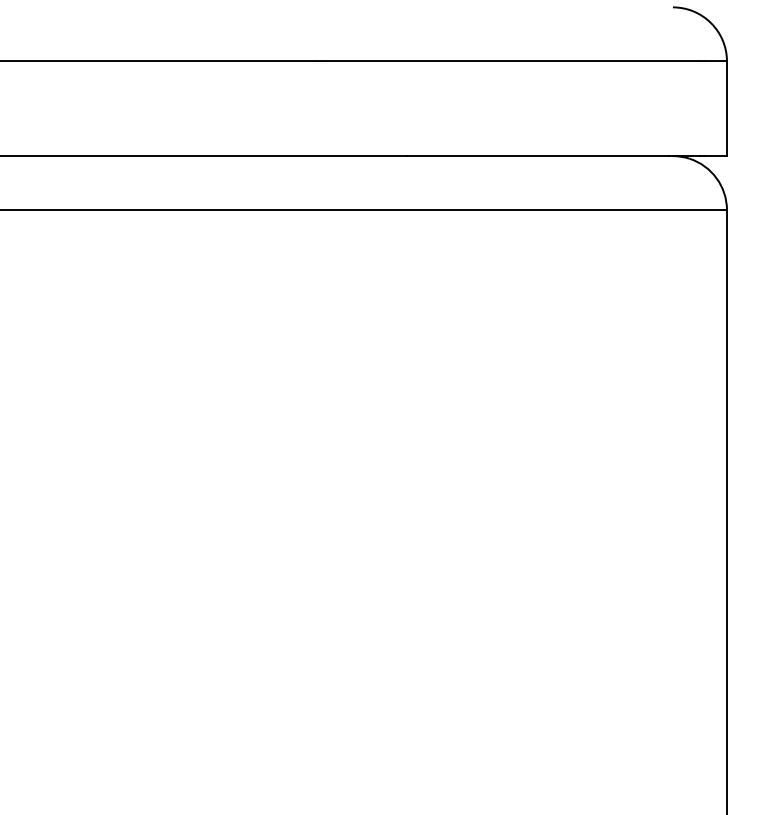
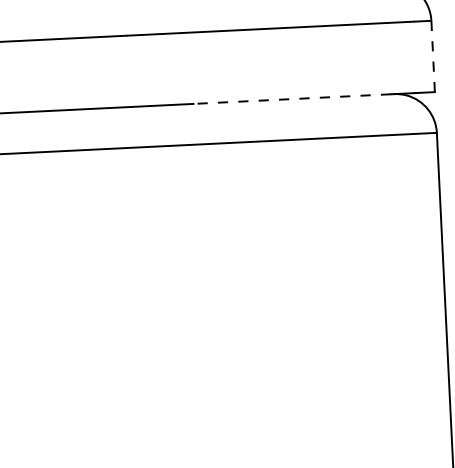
line: (726, 108) -> (432, 56), solid -> dashed
line: (537, 156) -> (292, 99), solid -> dashed

